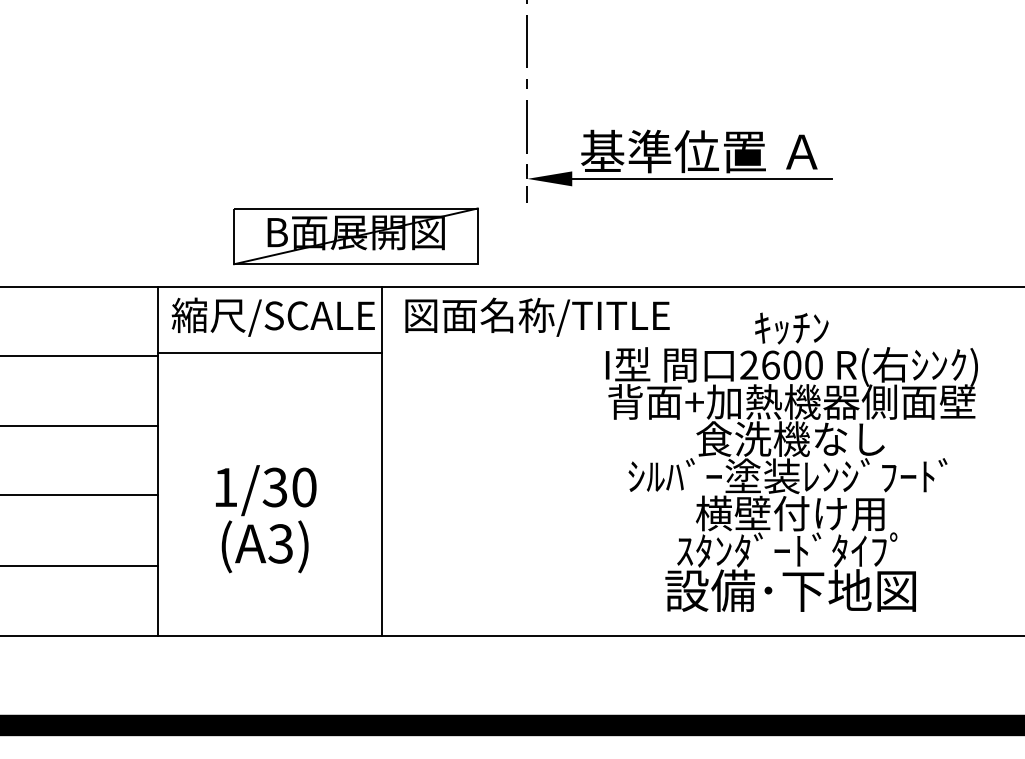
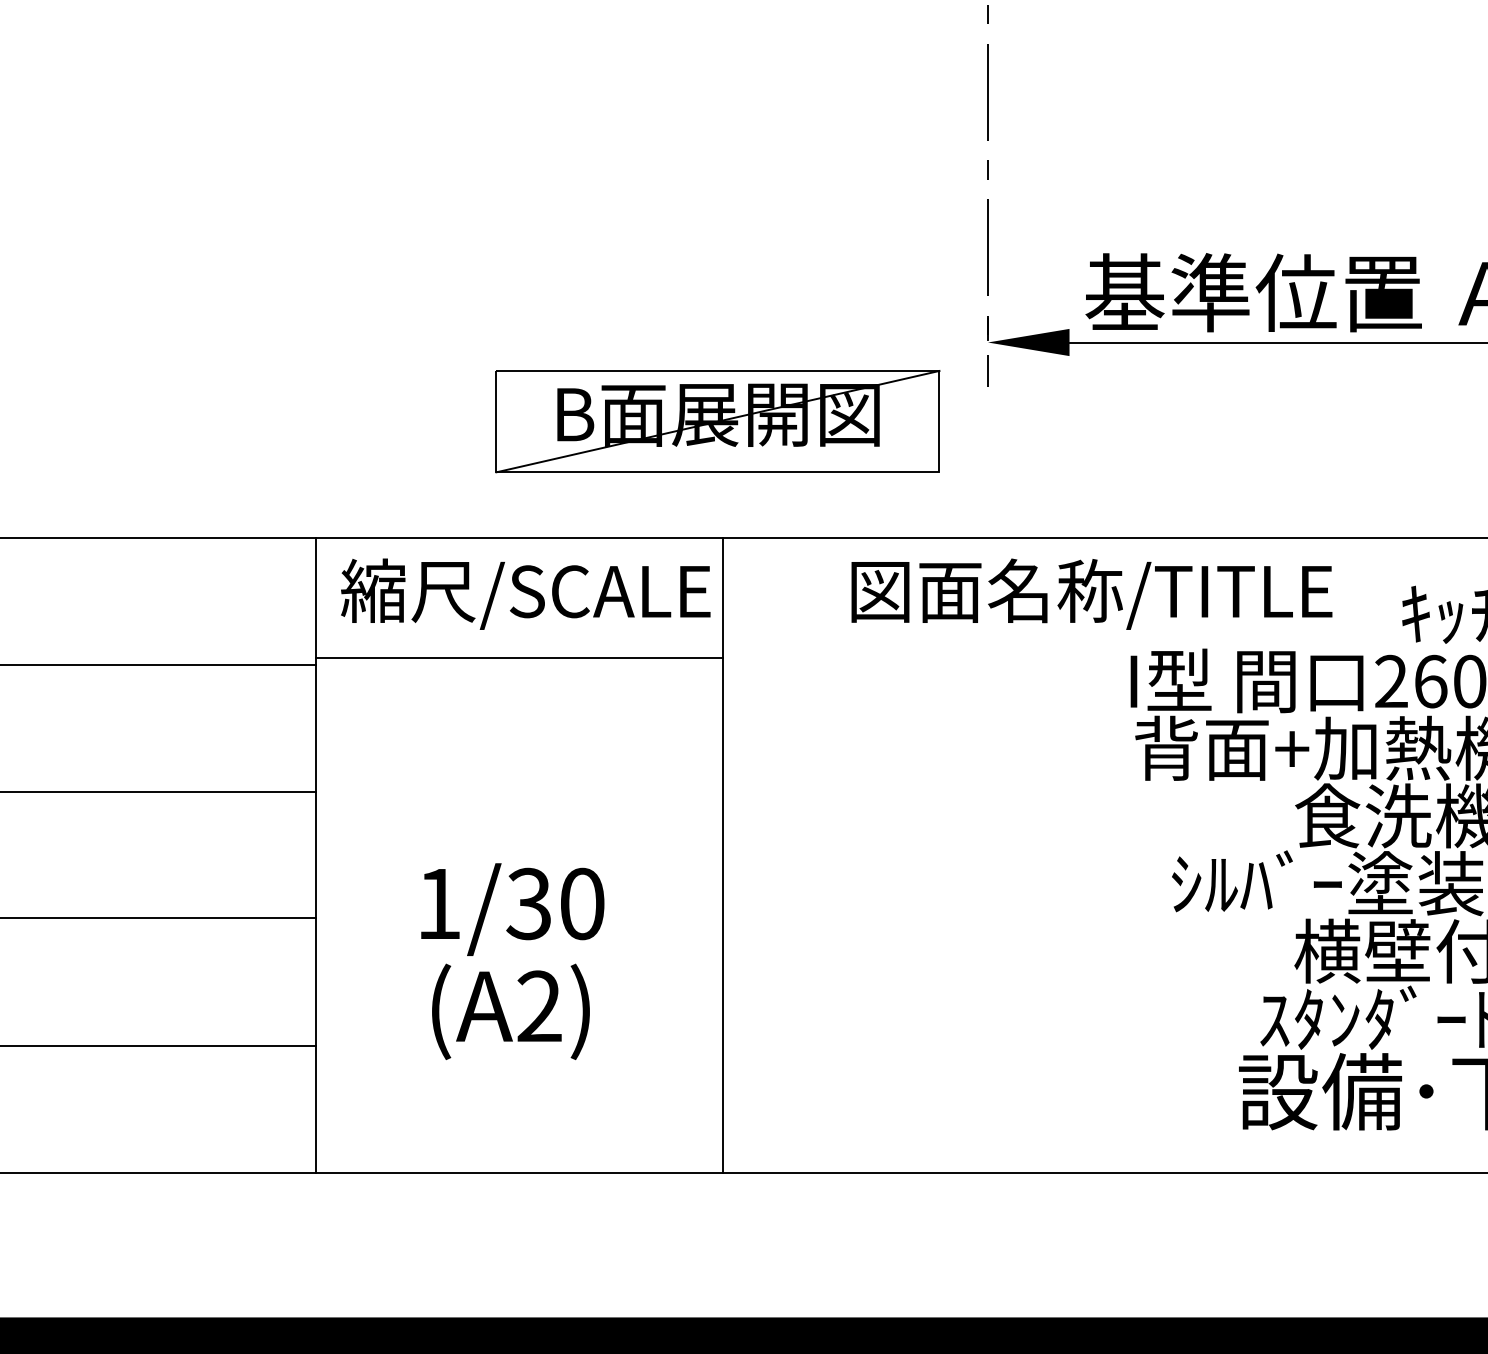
part: (355, 236) -> (717, 421), moved
text: (537, 316) -> (1091, 592), moved
text: (280, 543) -> (538, 1005), (A3) -> (A2)

